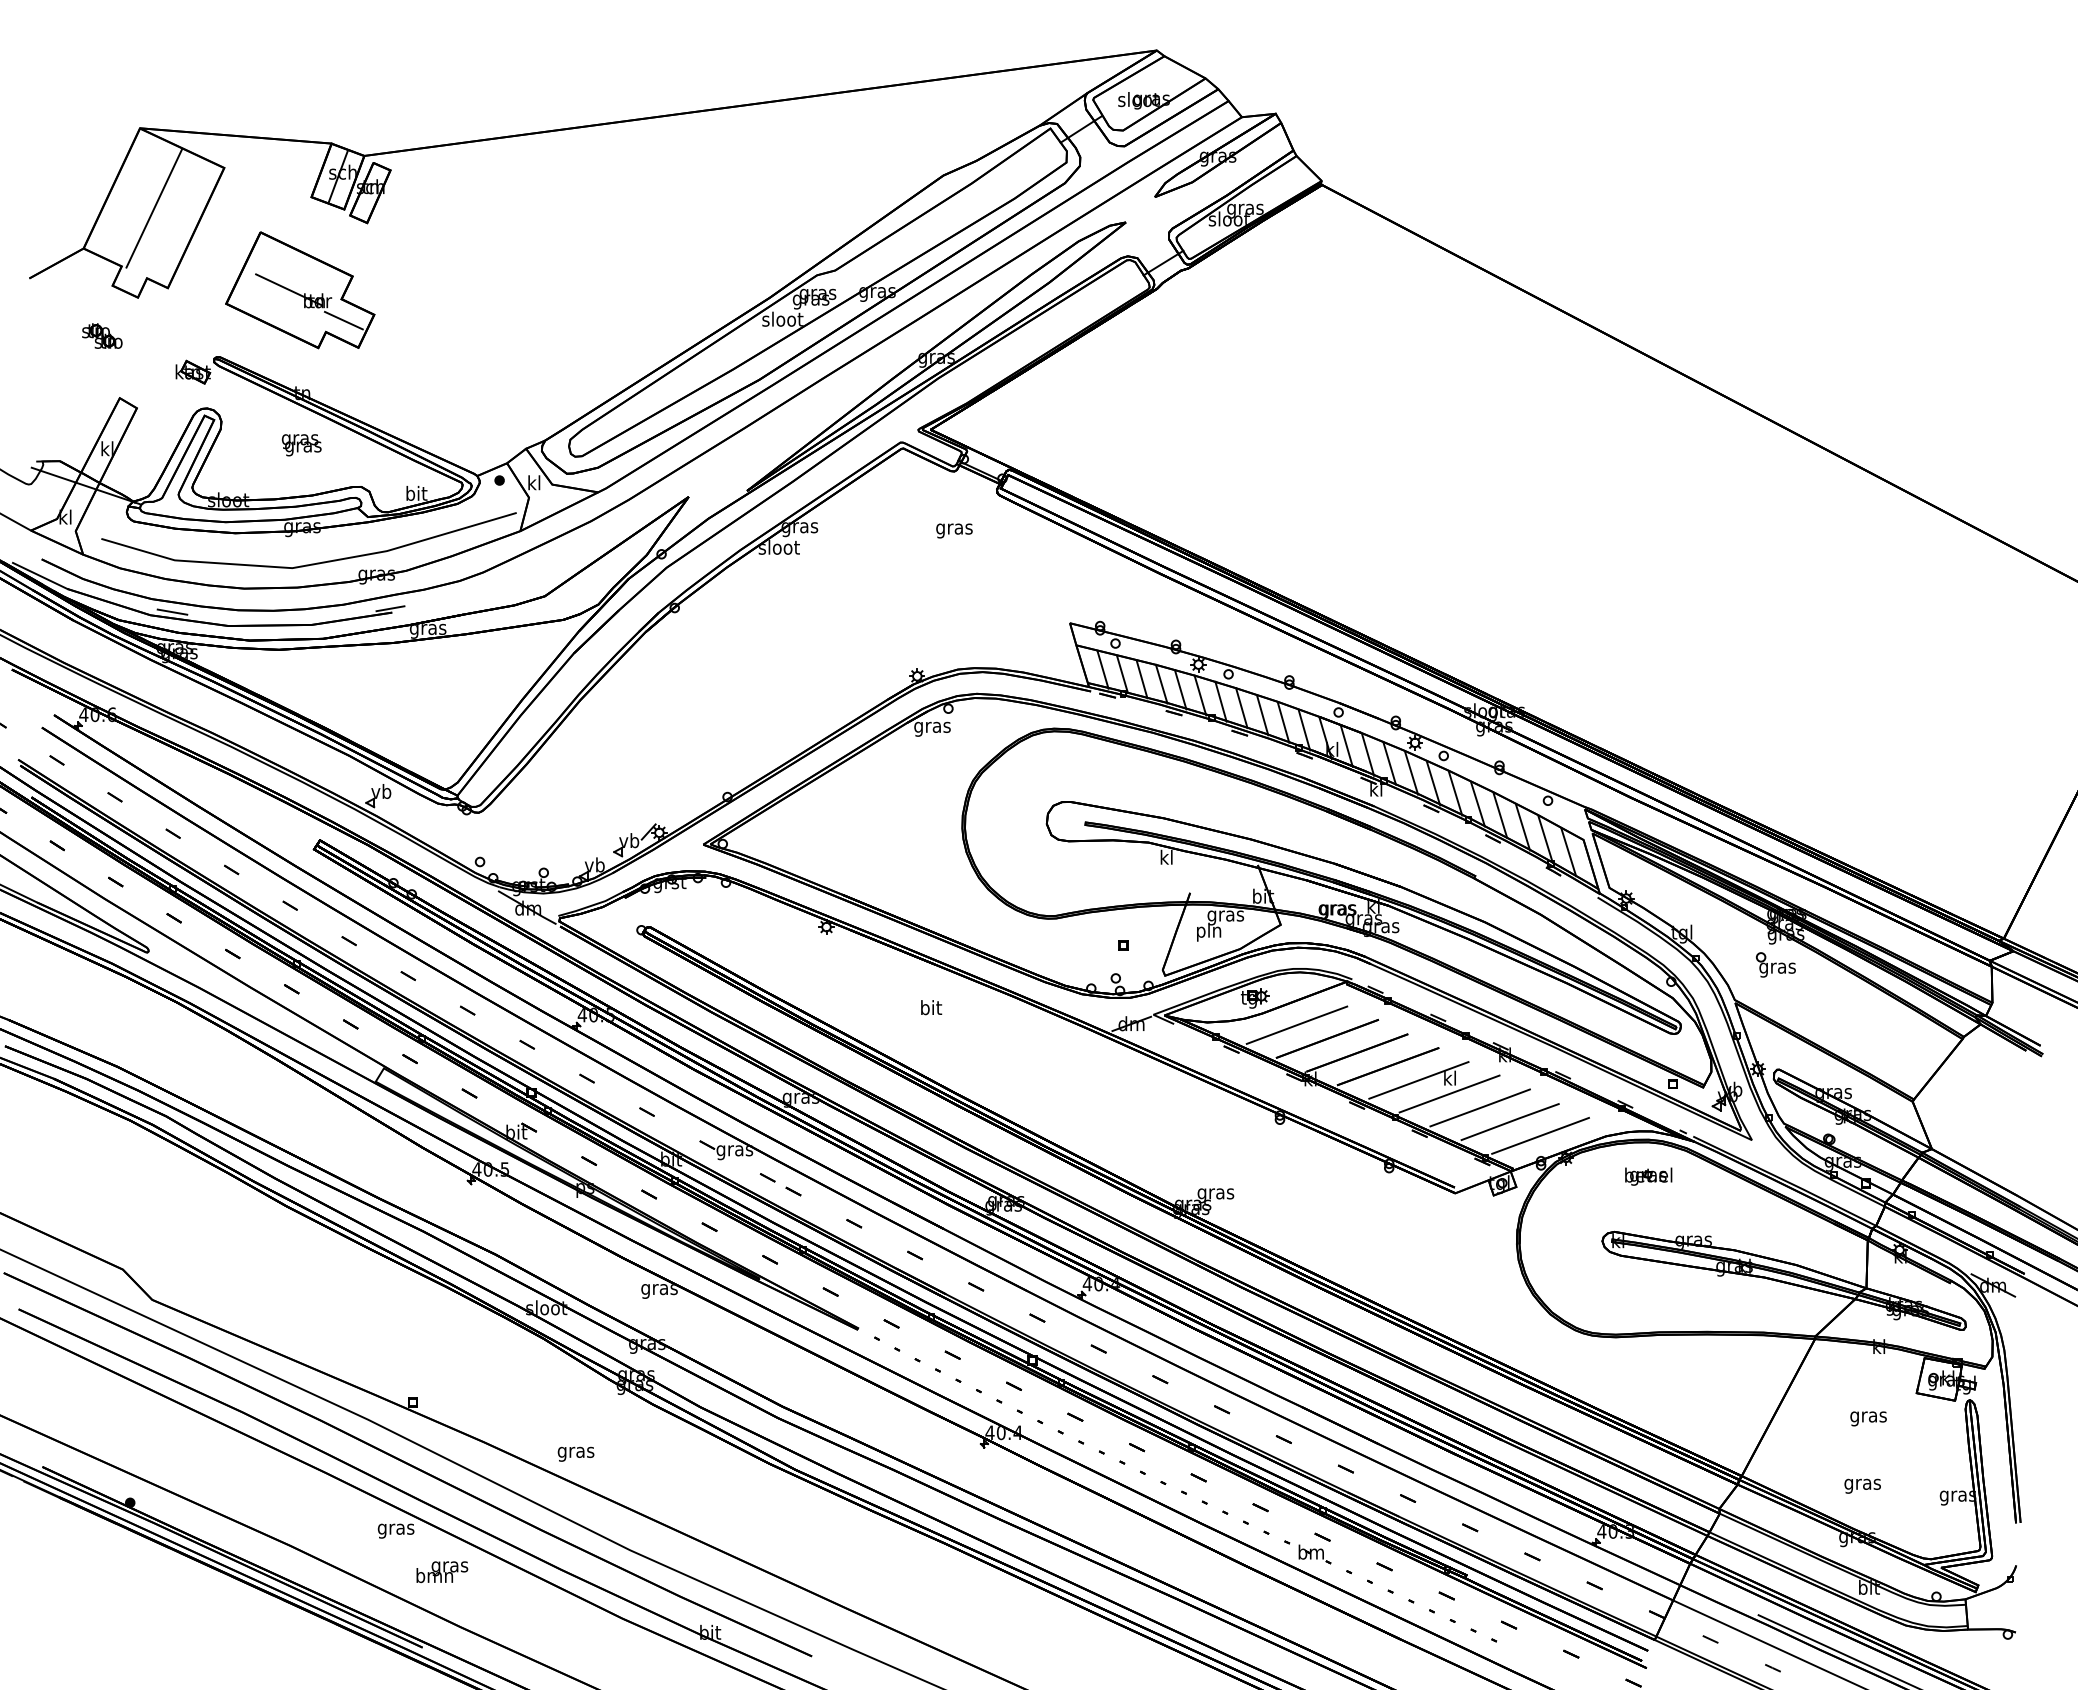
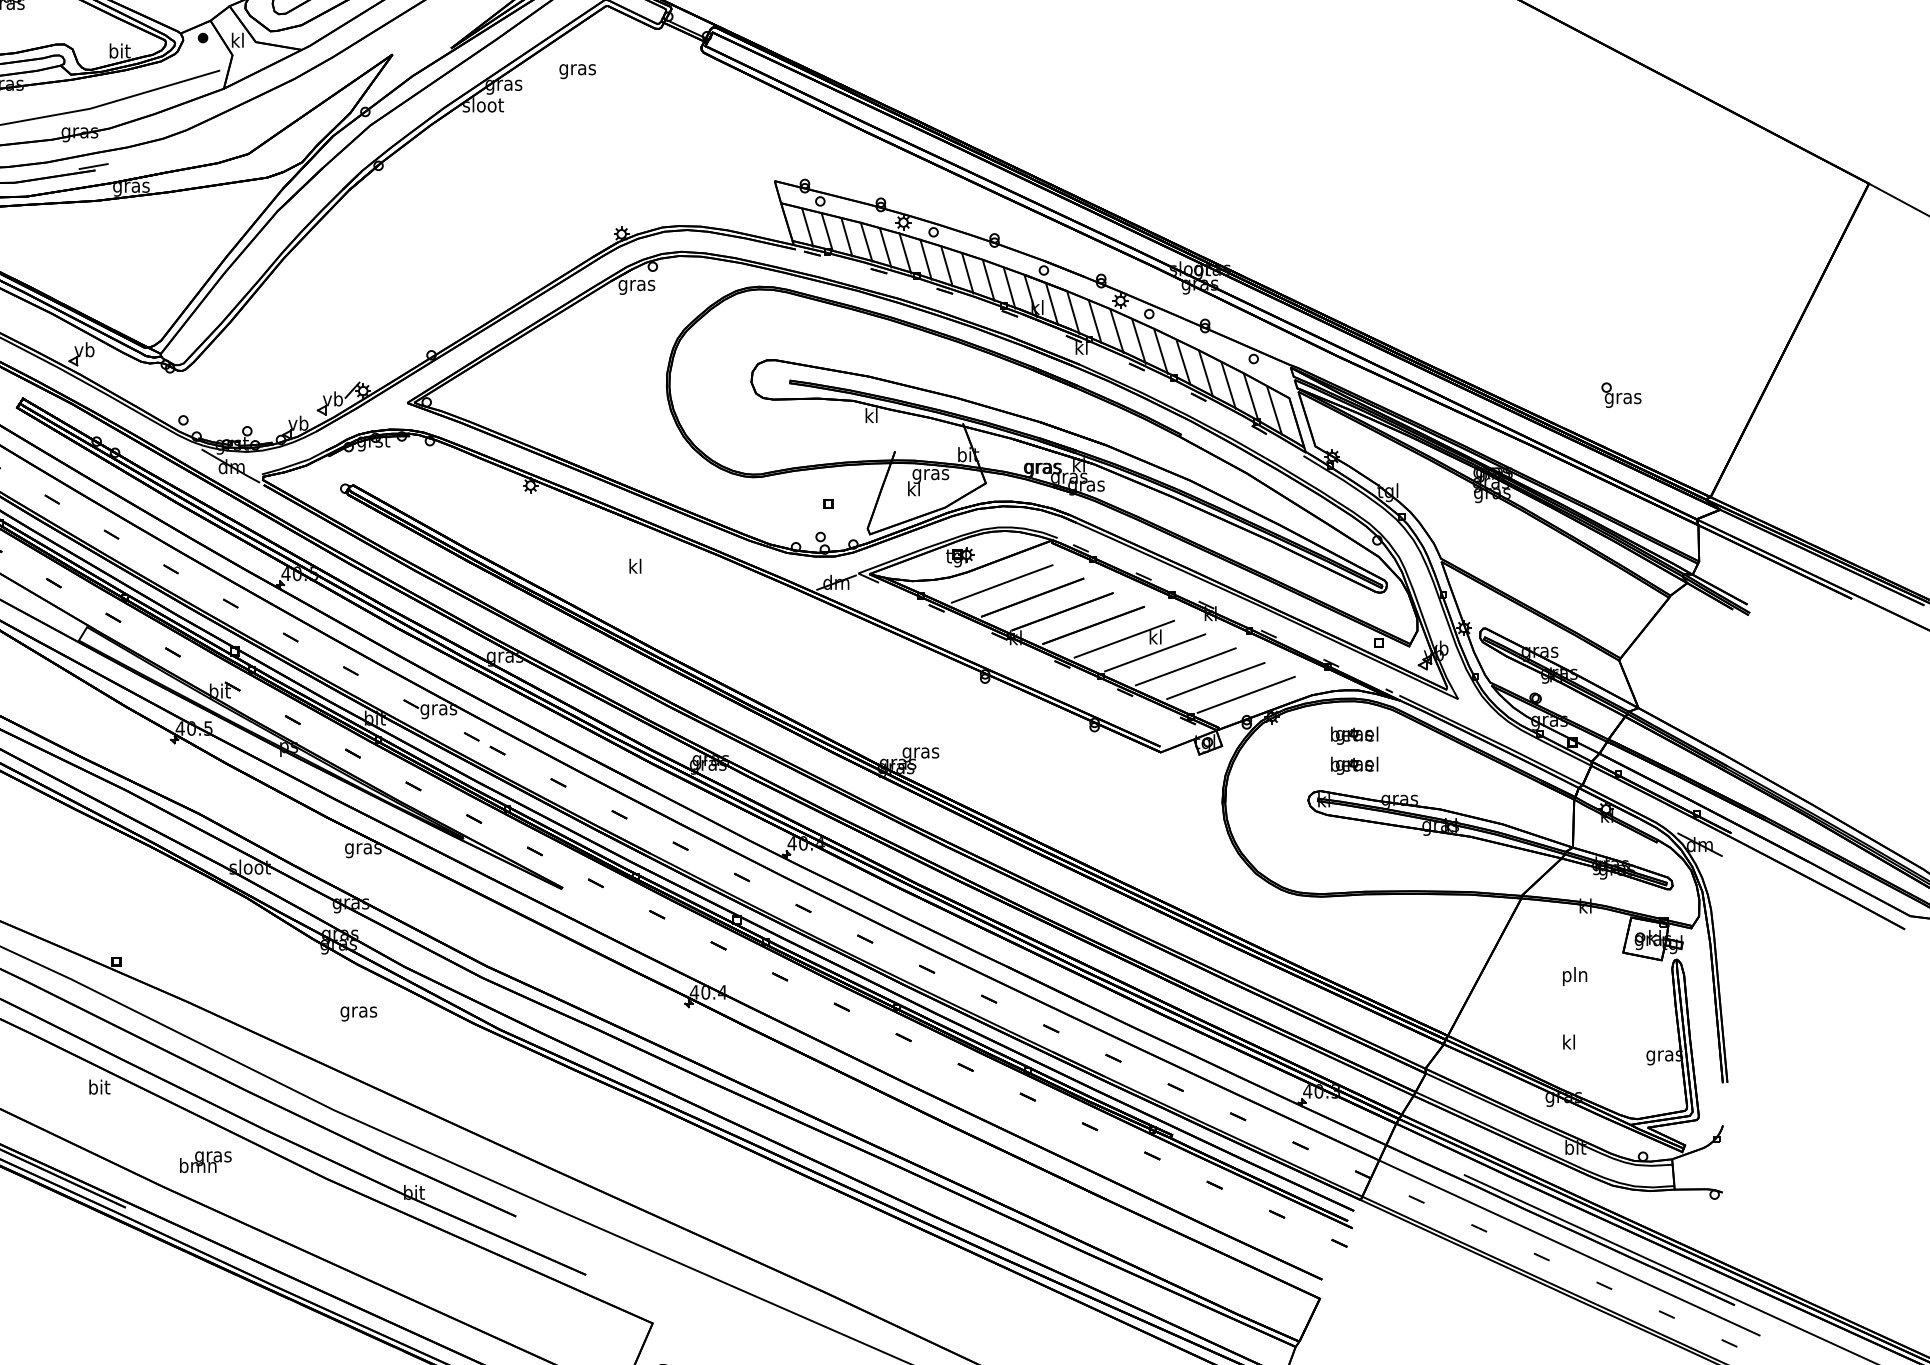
text: (954, 530) -> (577, 71), moved
text: (1209, 931) -> (914, 490), pln -> kl
part: (1775, 964) -> (1621, 394), moved
text: (931, 1007) -> (635, 566), bit -> kl
part: (1648, 1206) -> (1354, 765), added
text: (1868, 1416) -> (1574, 976), gras -> pln
text: (575, 1453) -> (358, 1013), moved
text: (1862, 1483) -> (1568, 1043), gras -> kl
part: (1185, 1489) -> (890, 1049), removed
text: (395, 1528) -> (98, 1088), gras -> bit
text: (442, 1572) -> (205, 1162), moved

